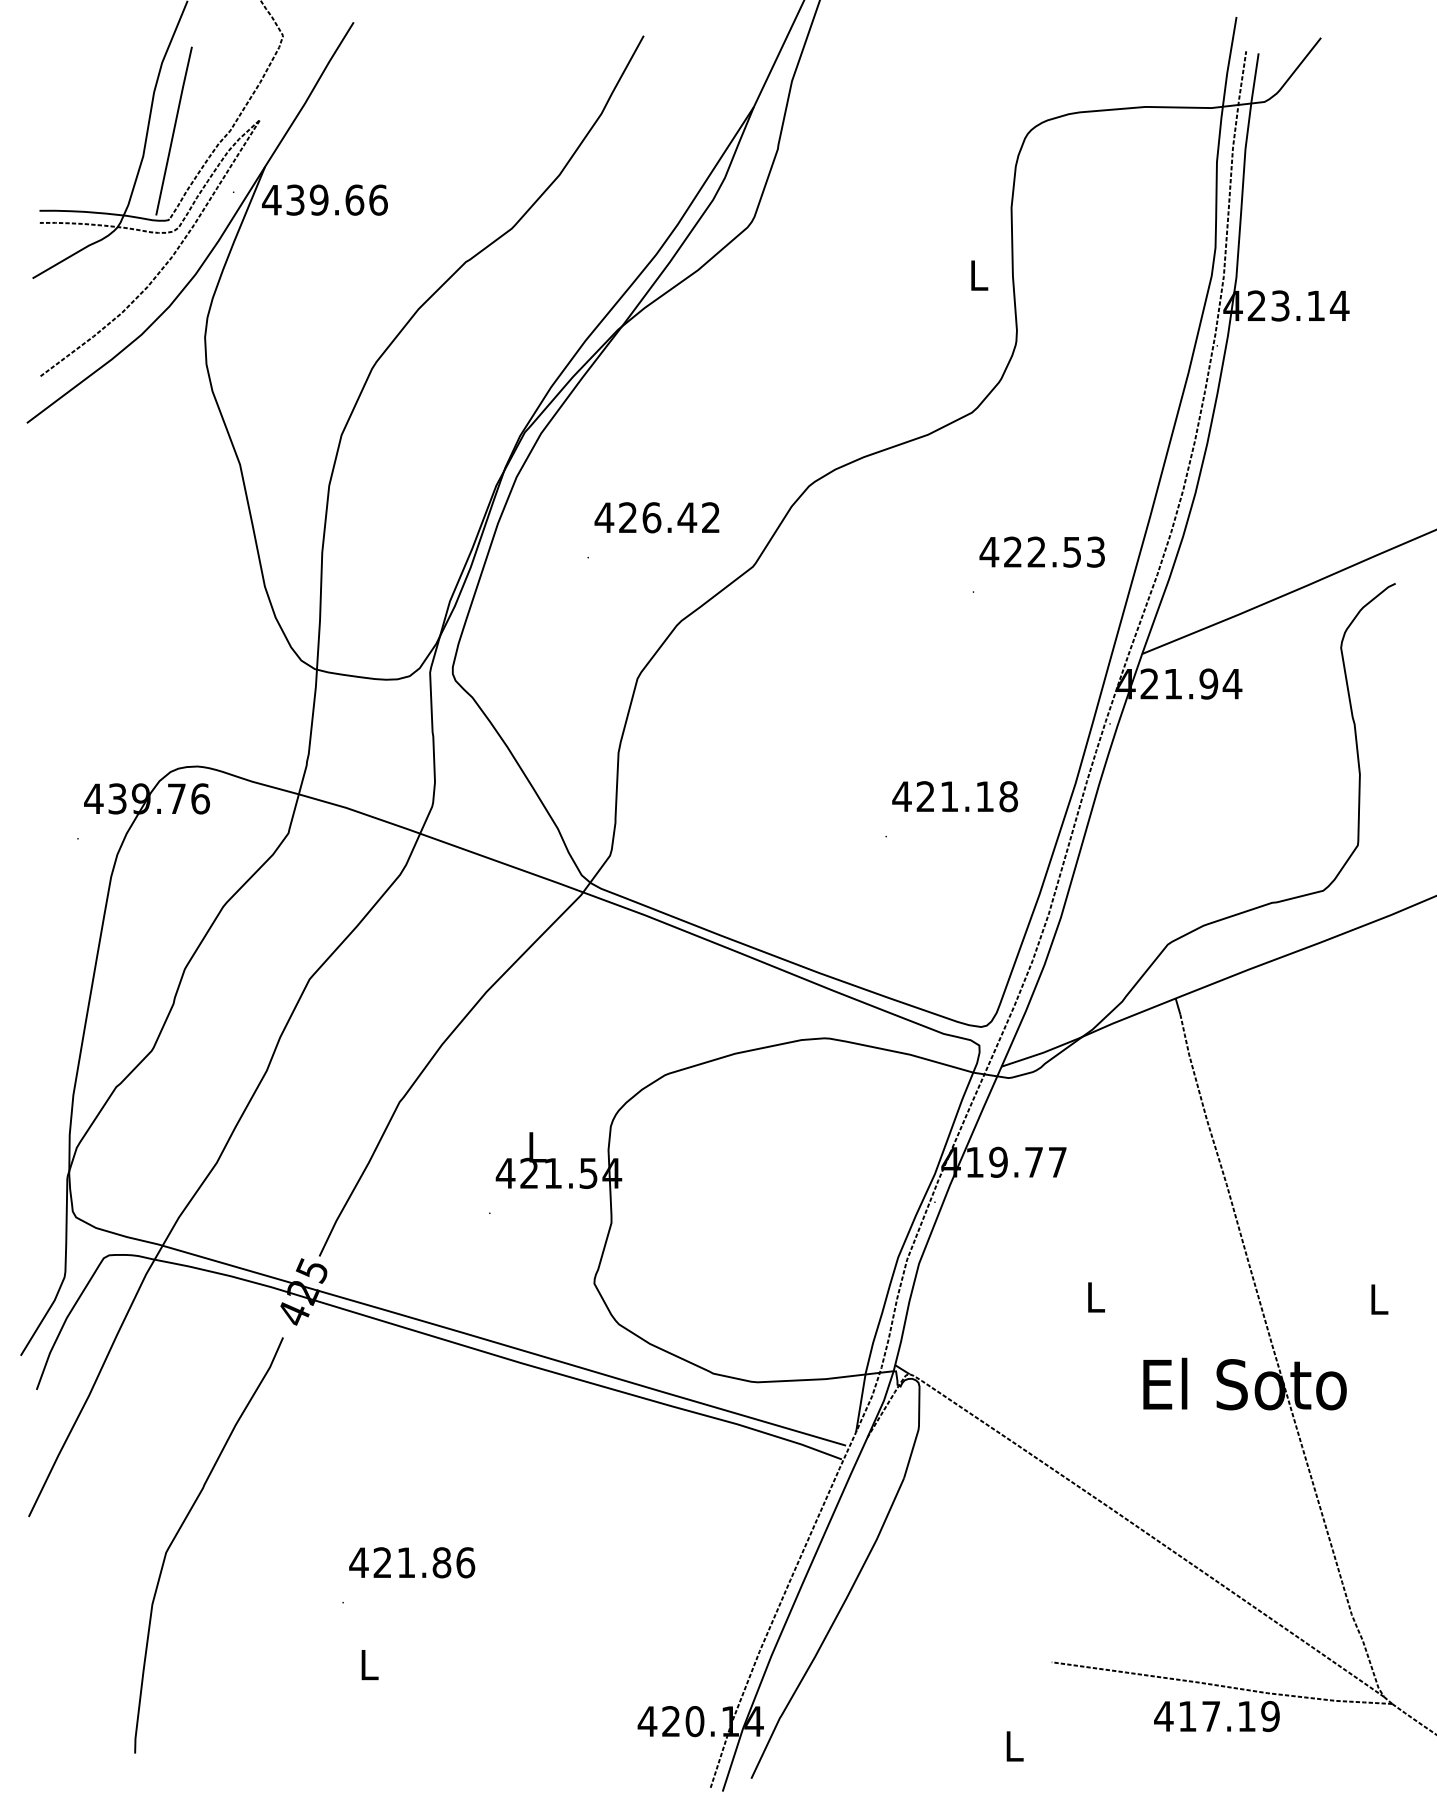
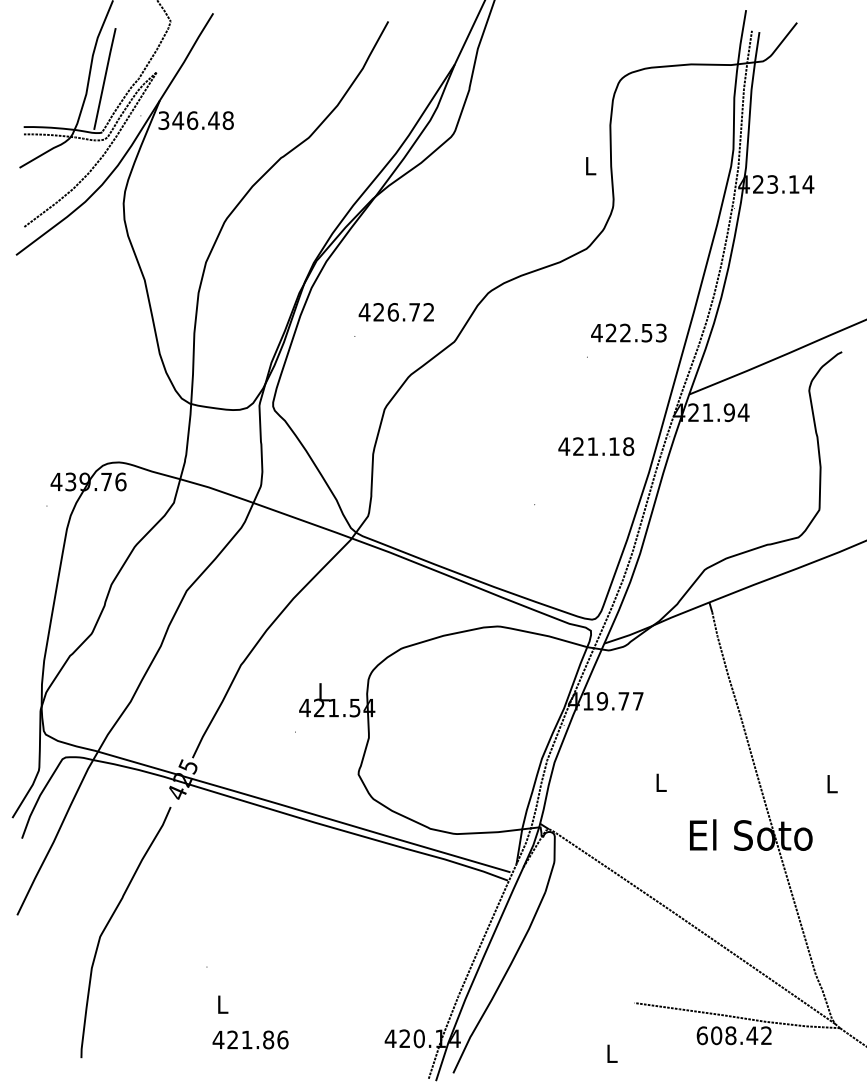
text: (324, 199) -> (195, 120), 439.66 -> 346.48
text: (687, 518) -> (414, 312), 426.42 -> 426.72
text: (955, 796) -> (596, 446), moved
text: (411, 1561) -> (250, 1039), moved
text: (1217, 1716) -> (734, 1035), 417.19 -> 608.42

